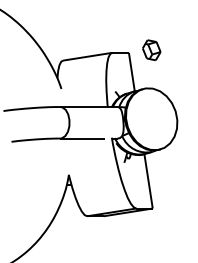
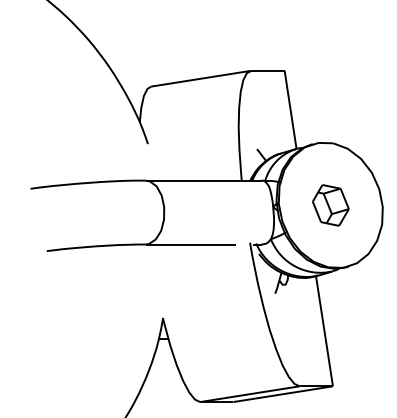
part: (151, 50) -> (330, 205), moved

